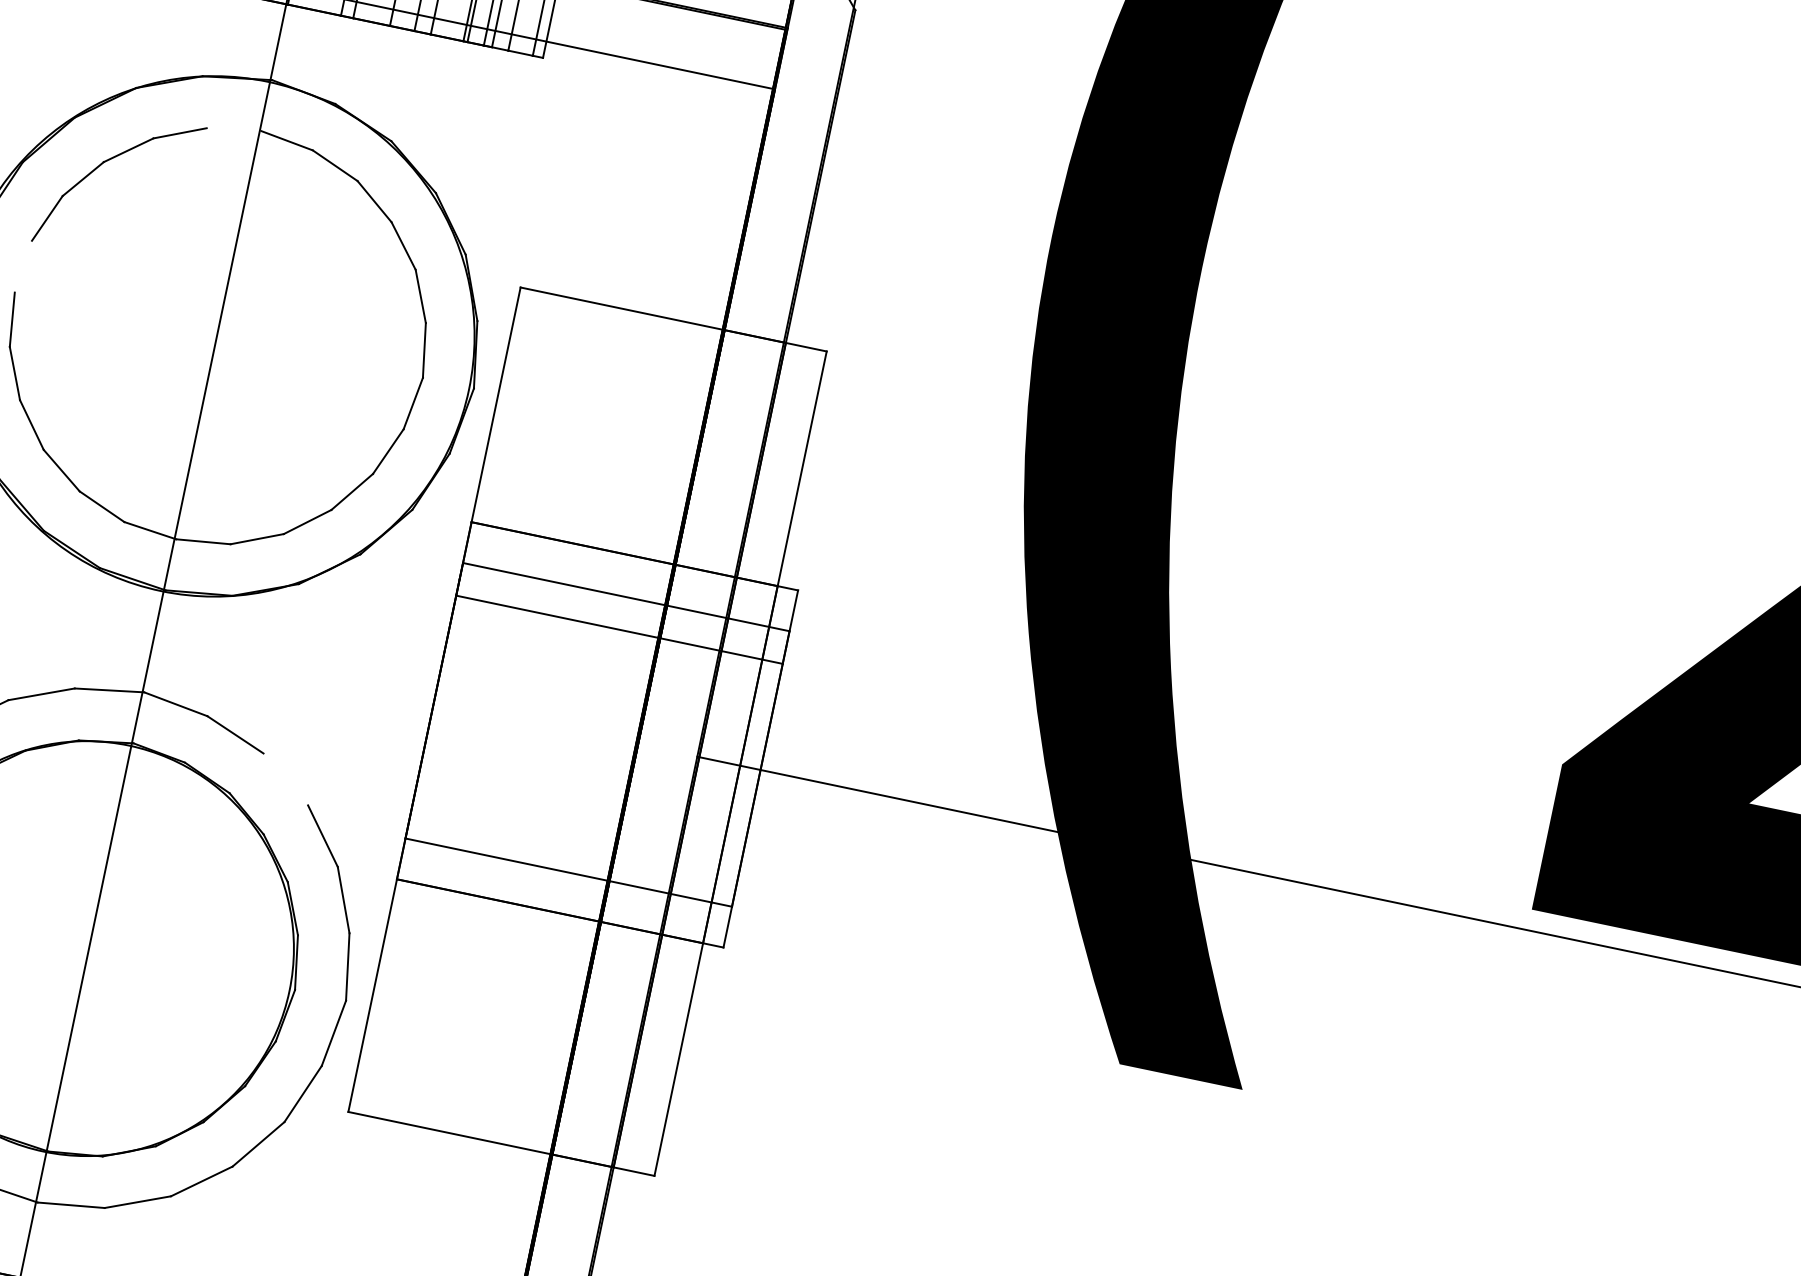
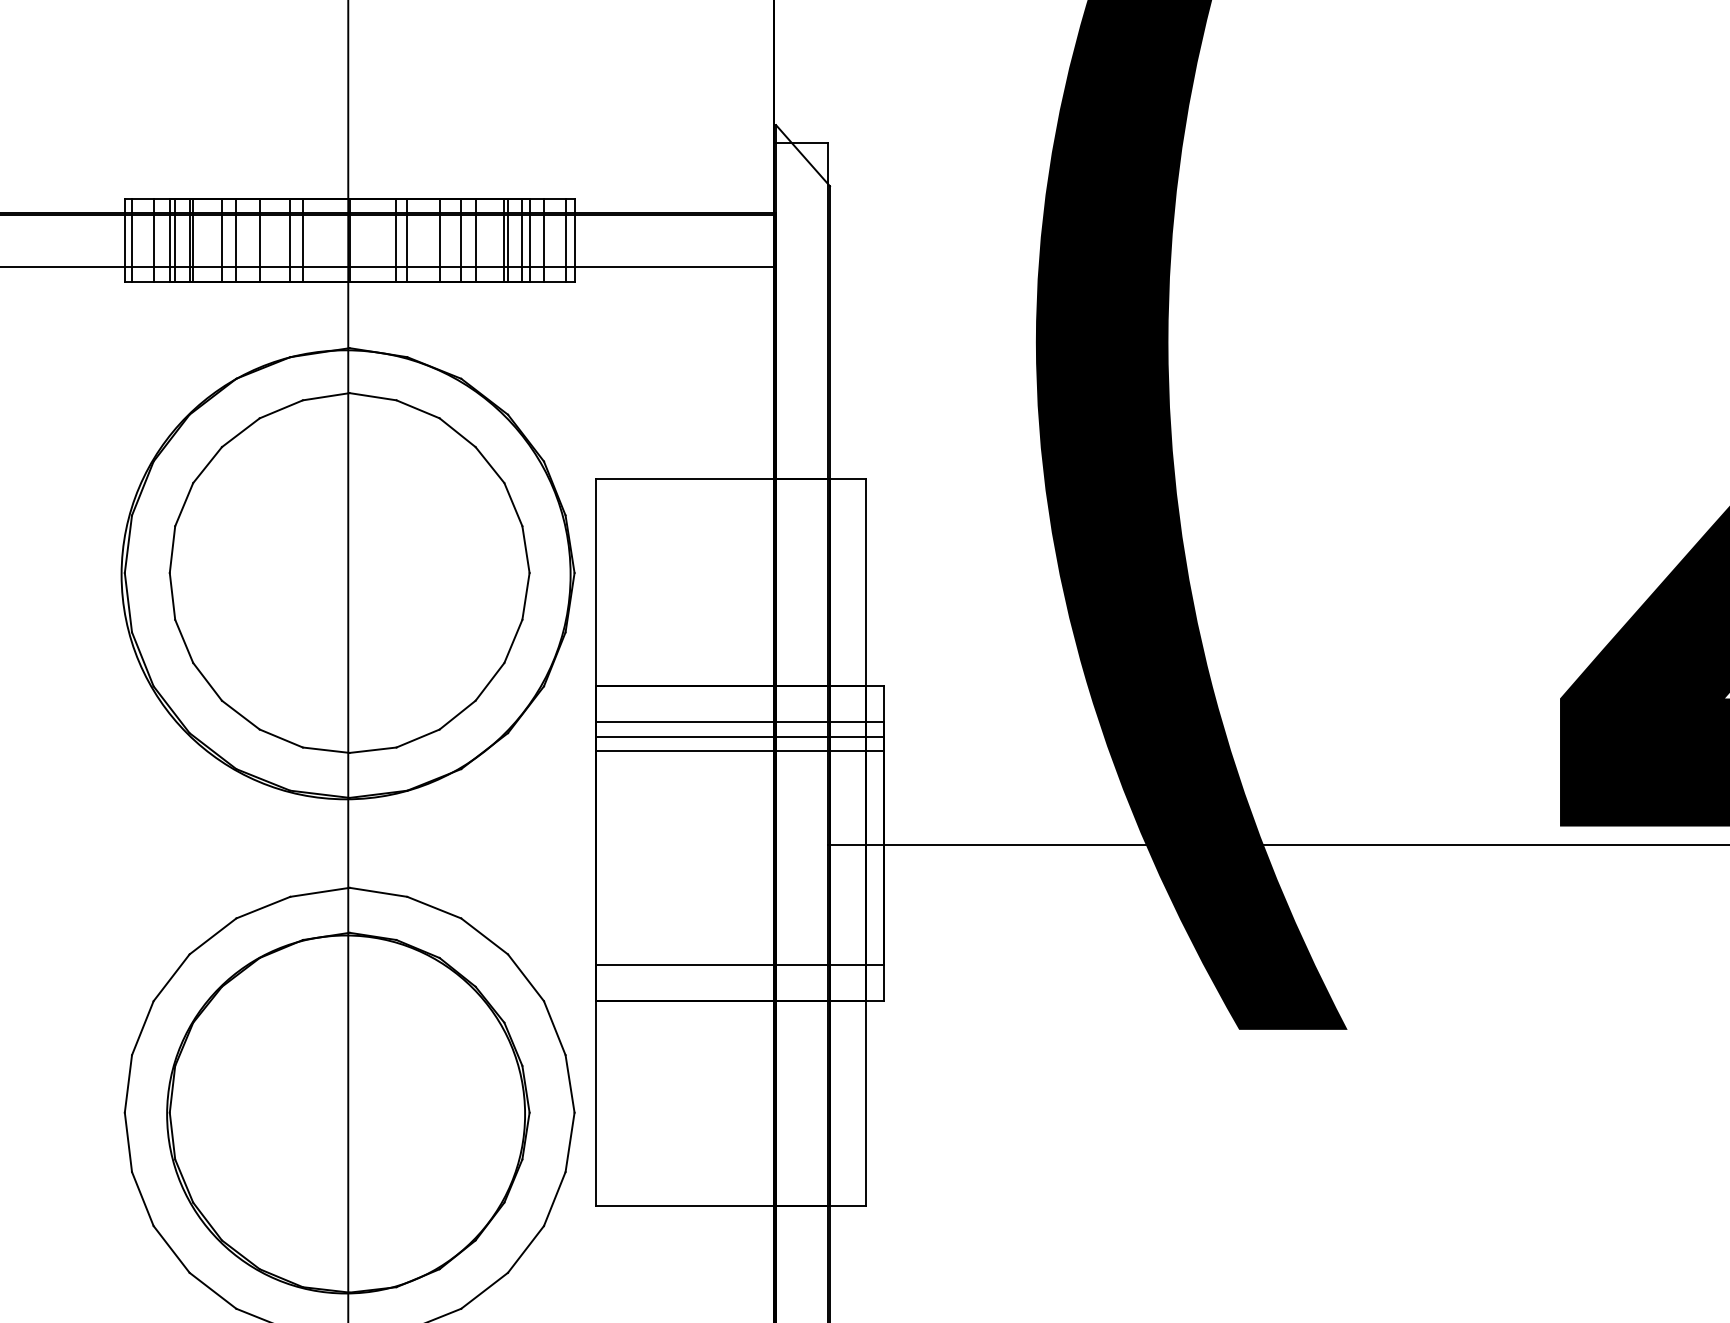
line: (233, 129) -> (325, 396), added
line: (23, 266) -> (172, 549), added
line: (622, 613) -> (739, 736), added
line: (285, 779) -> (484, 936), added

